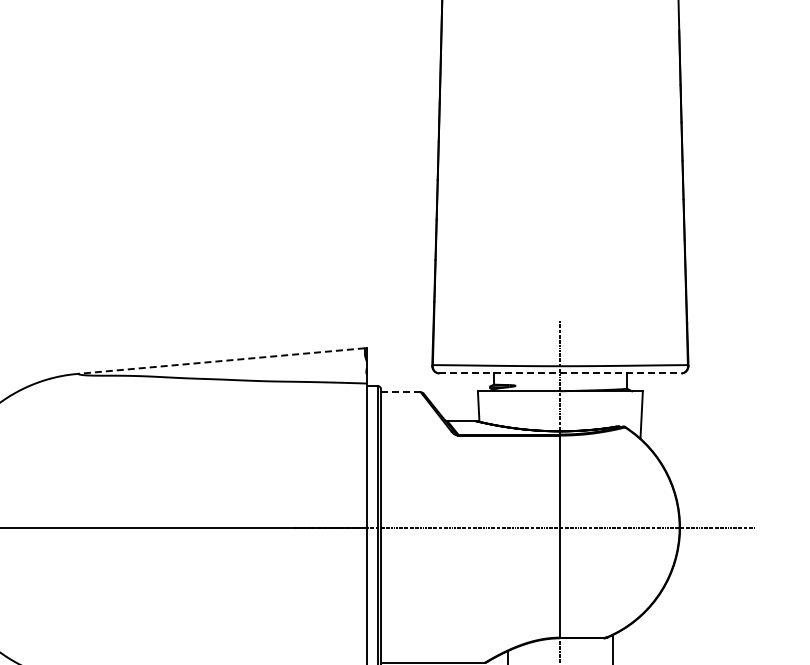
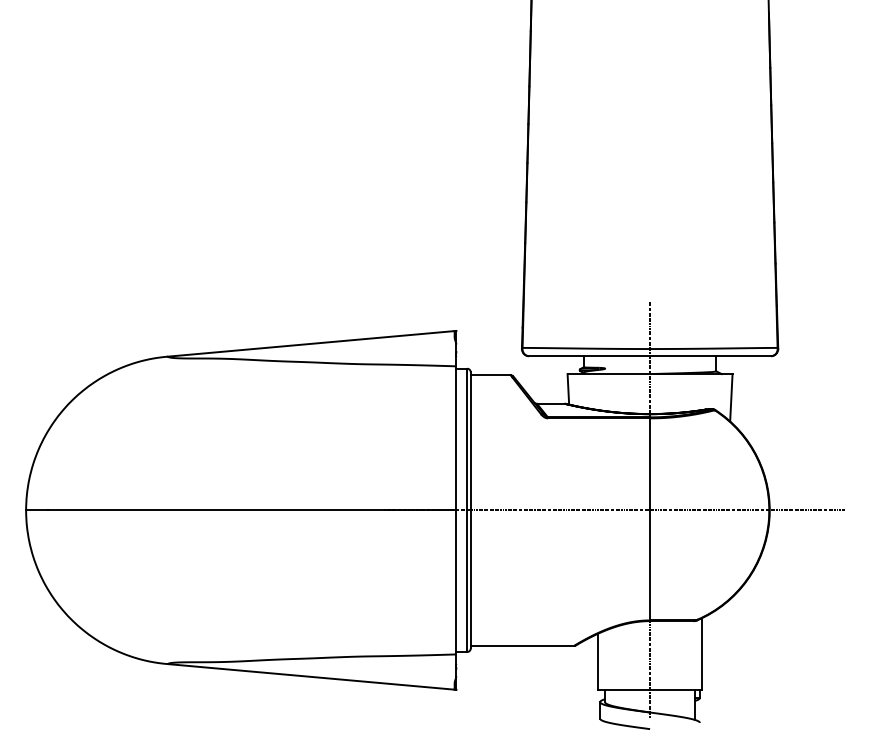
line: (221, 360) -> (311, 343), dashed -> solid
line: (560, 373) -> (650, 356), dashed -> solid
line: (400, 392) -> (490, 375), dashed -> solid

